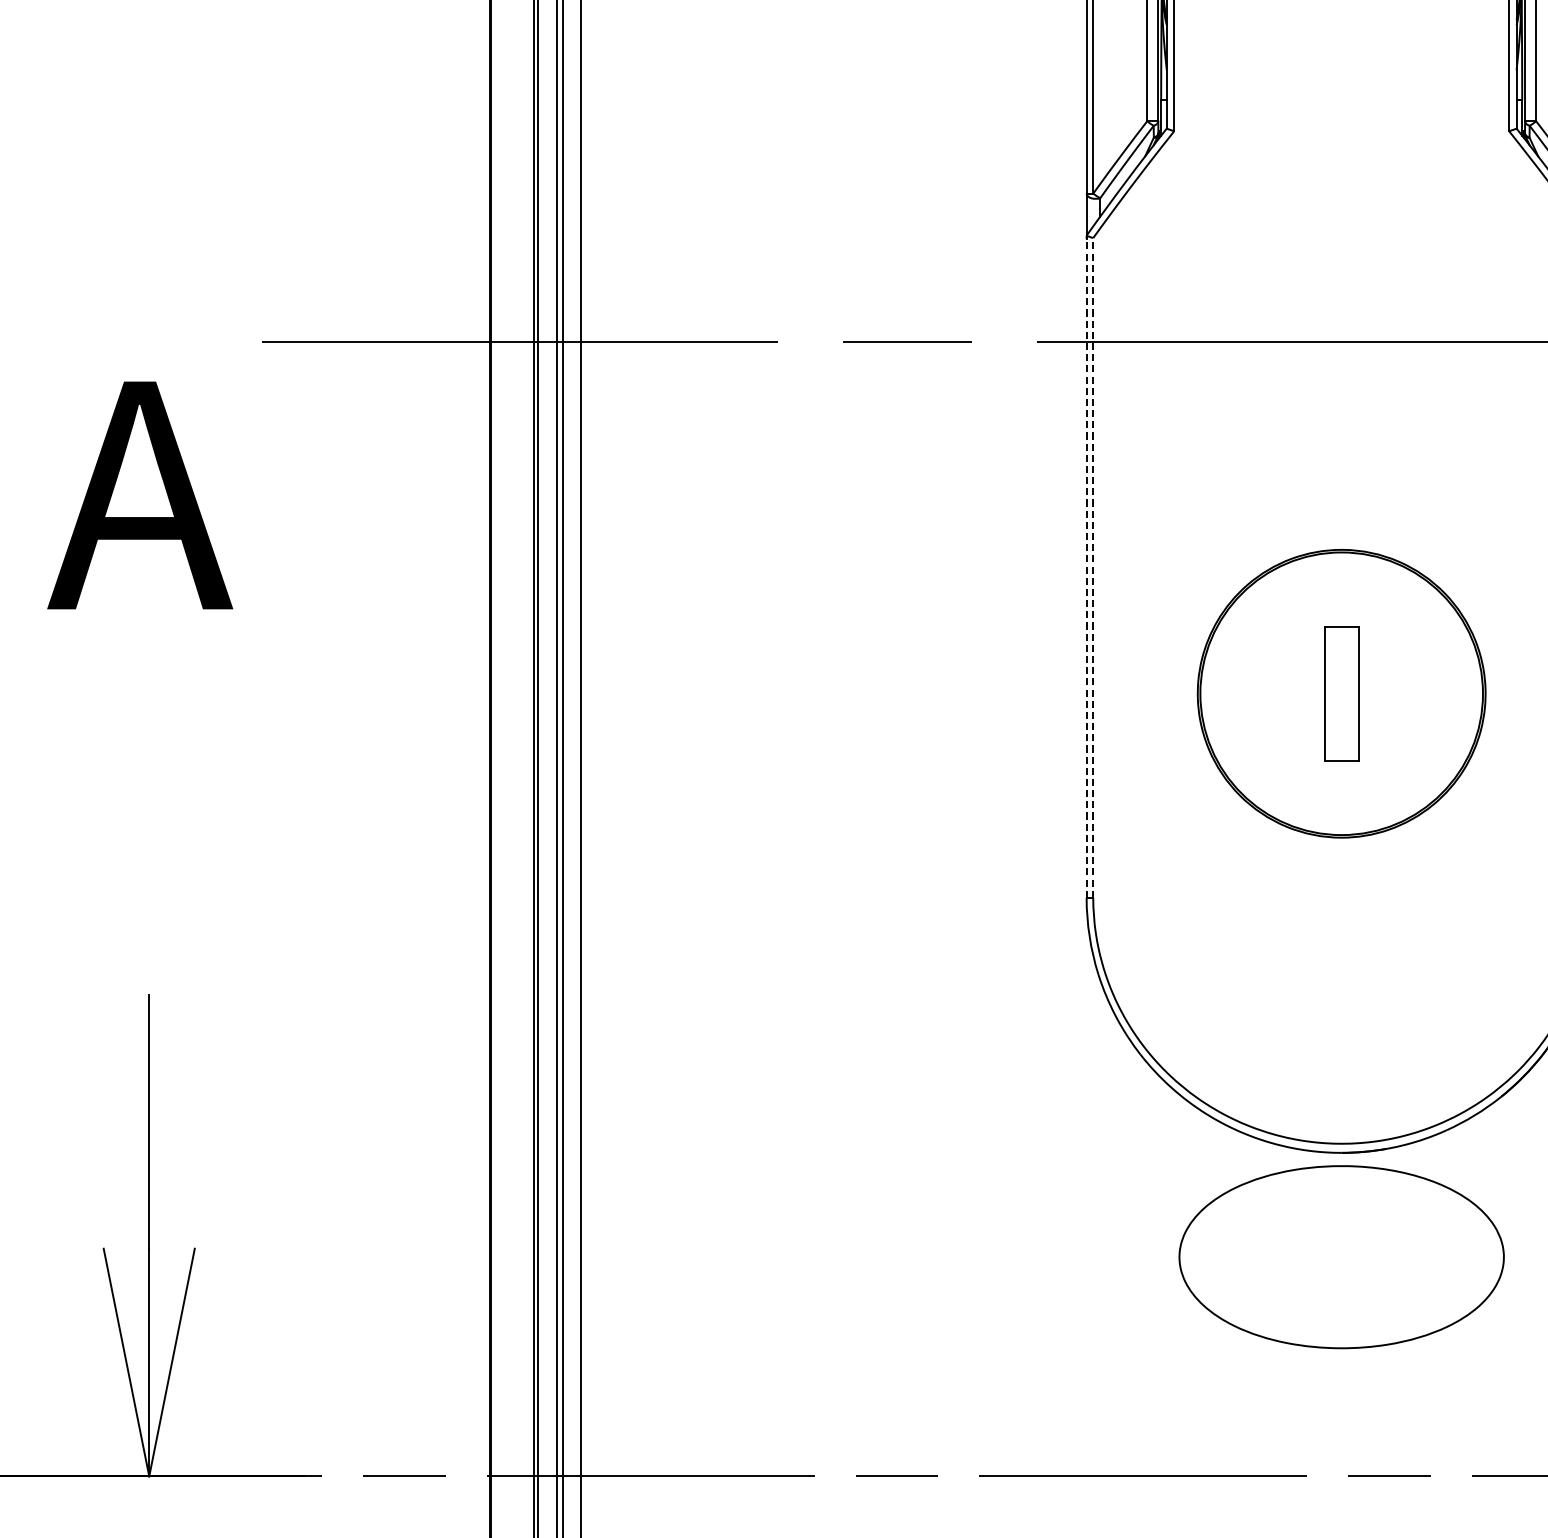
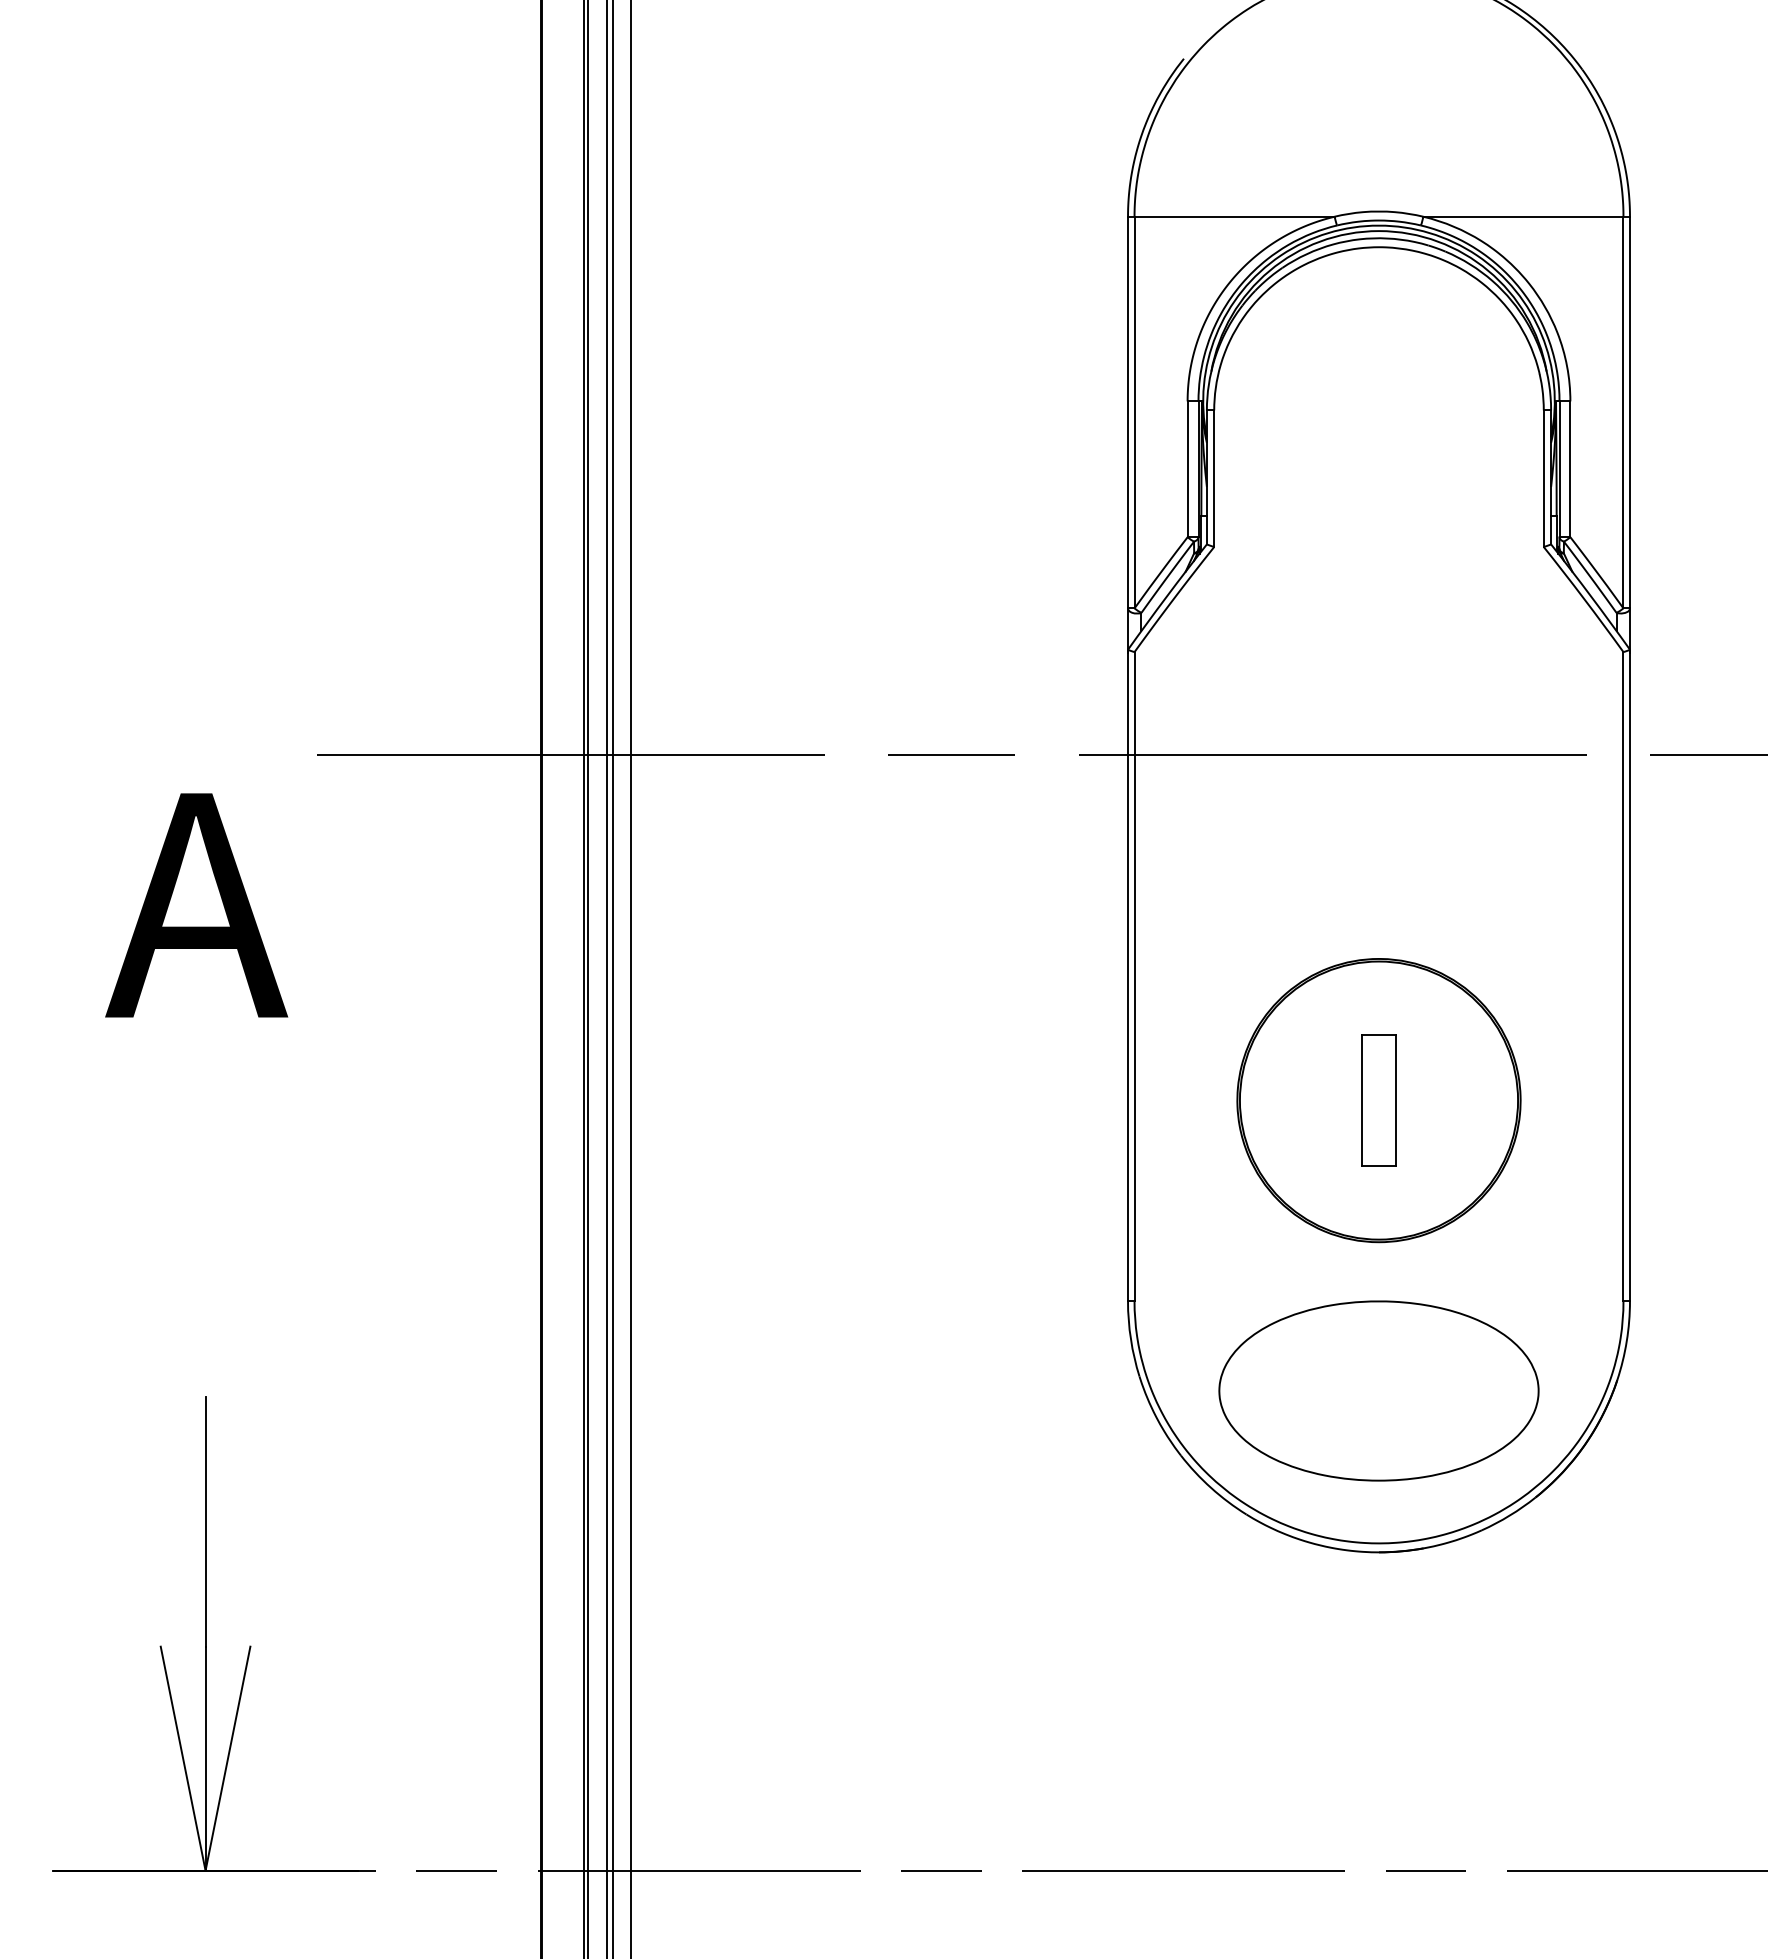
line: (1087, 567) -> (1128, 976), dashed -> solid
line: (1093, 567) -> (1134, 976), dashed -> solid
part: (1341, 1256) -> (1378, 1390), moved

